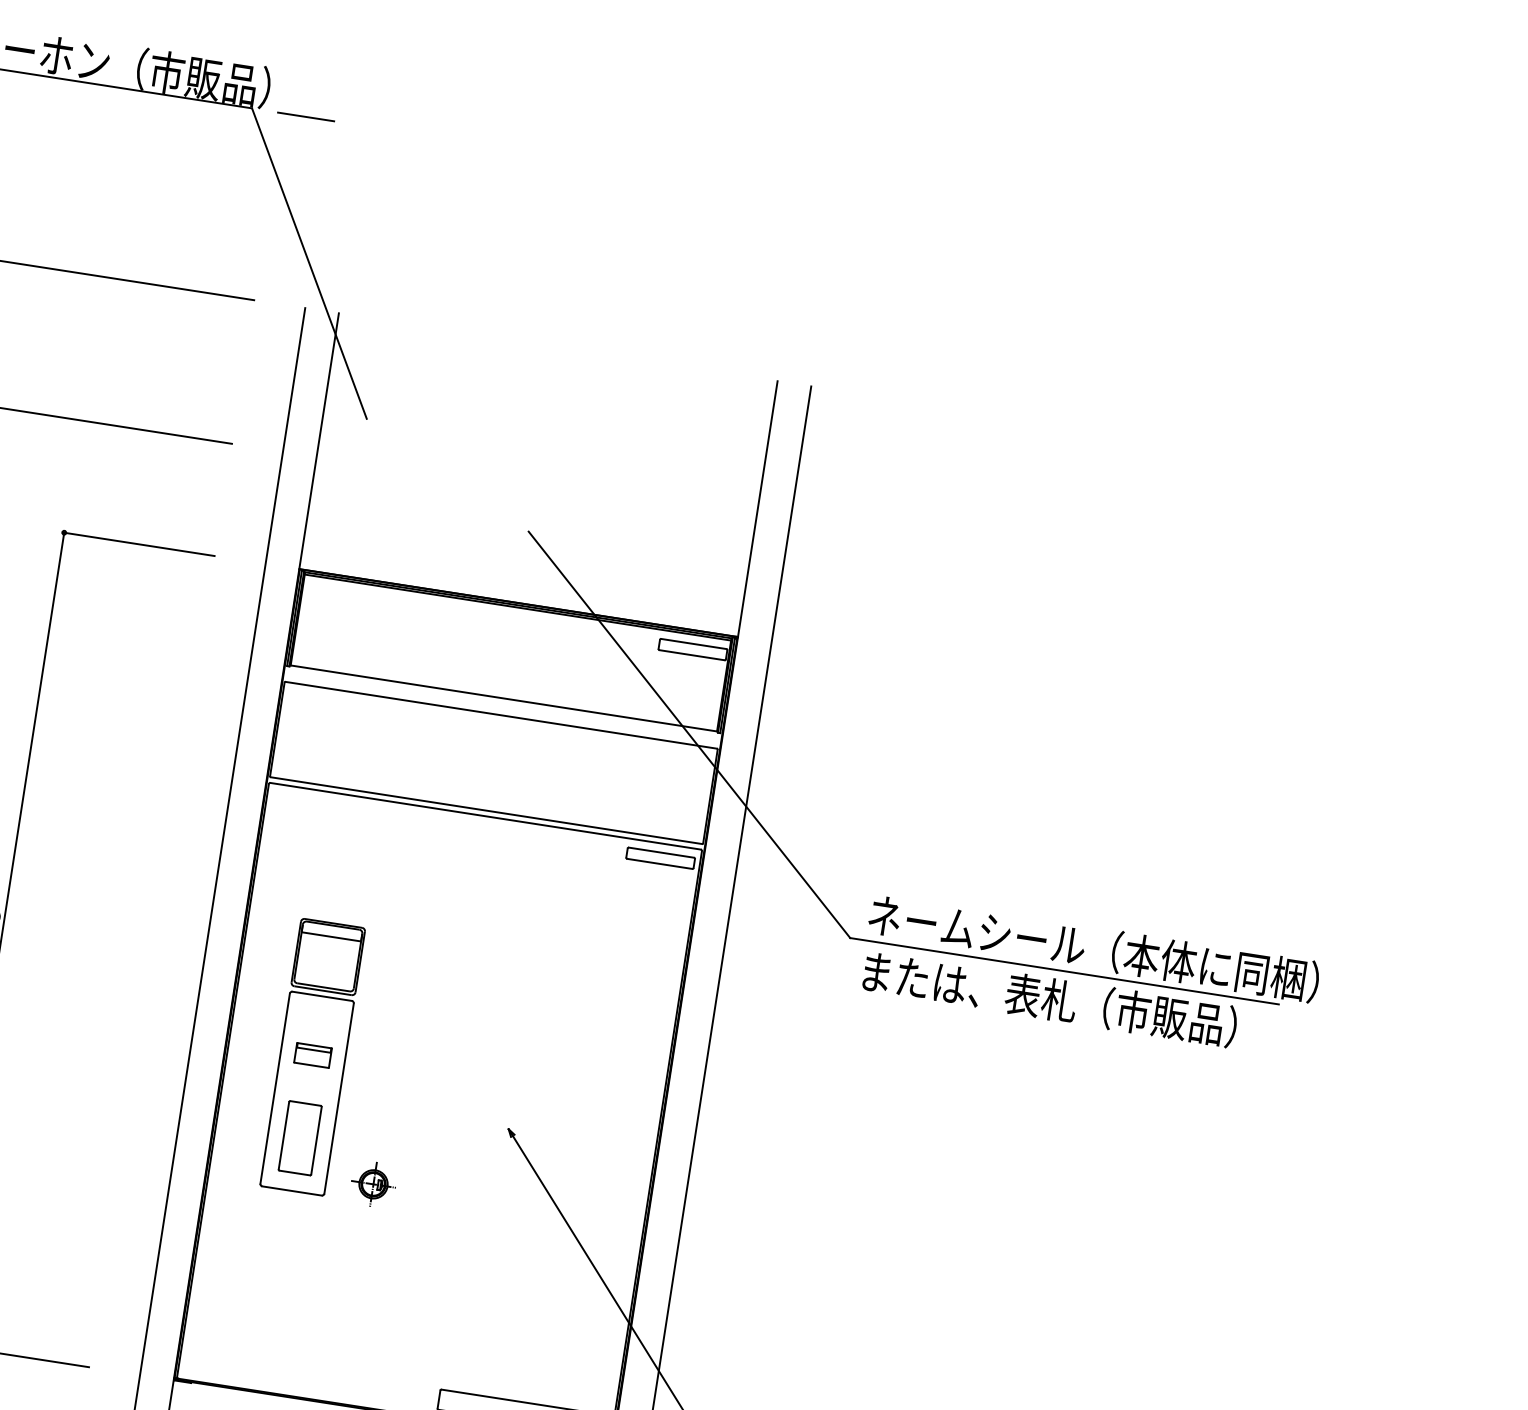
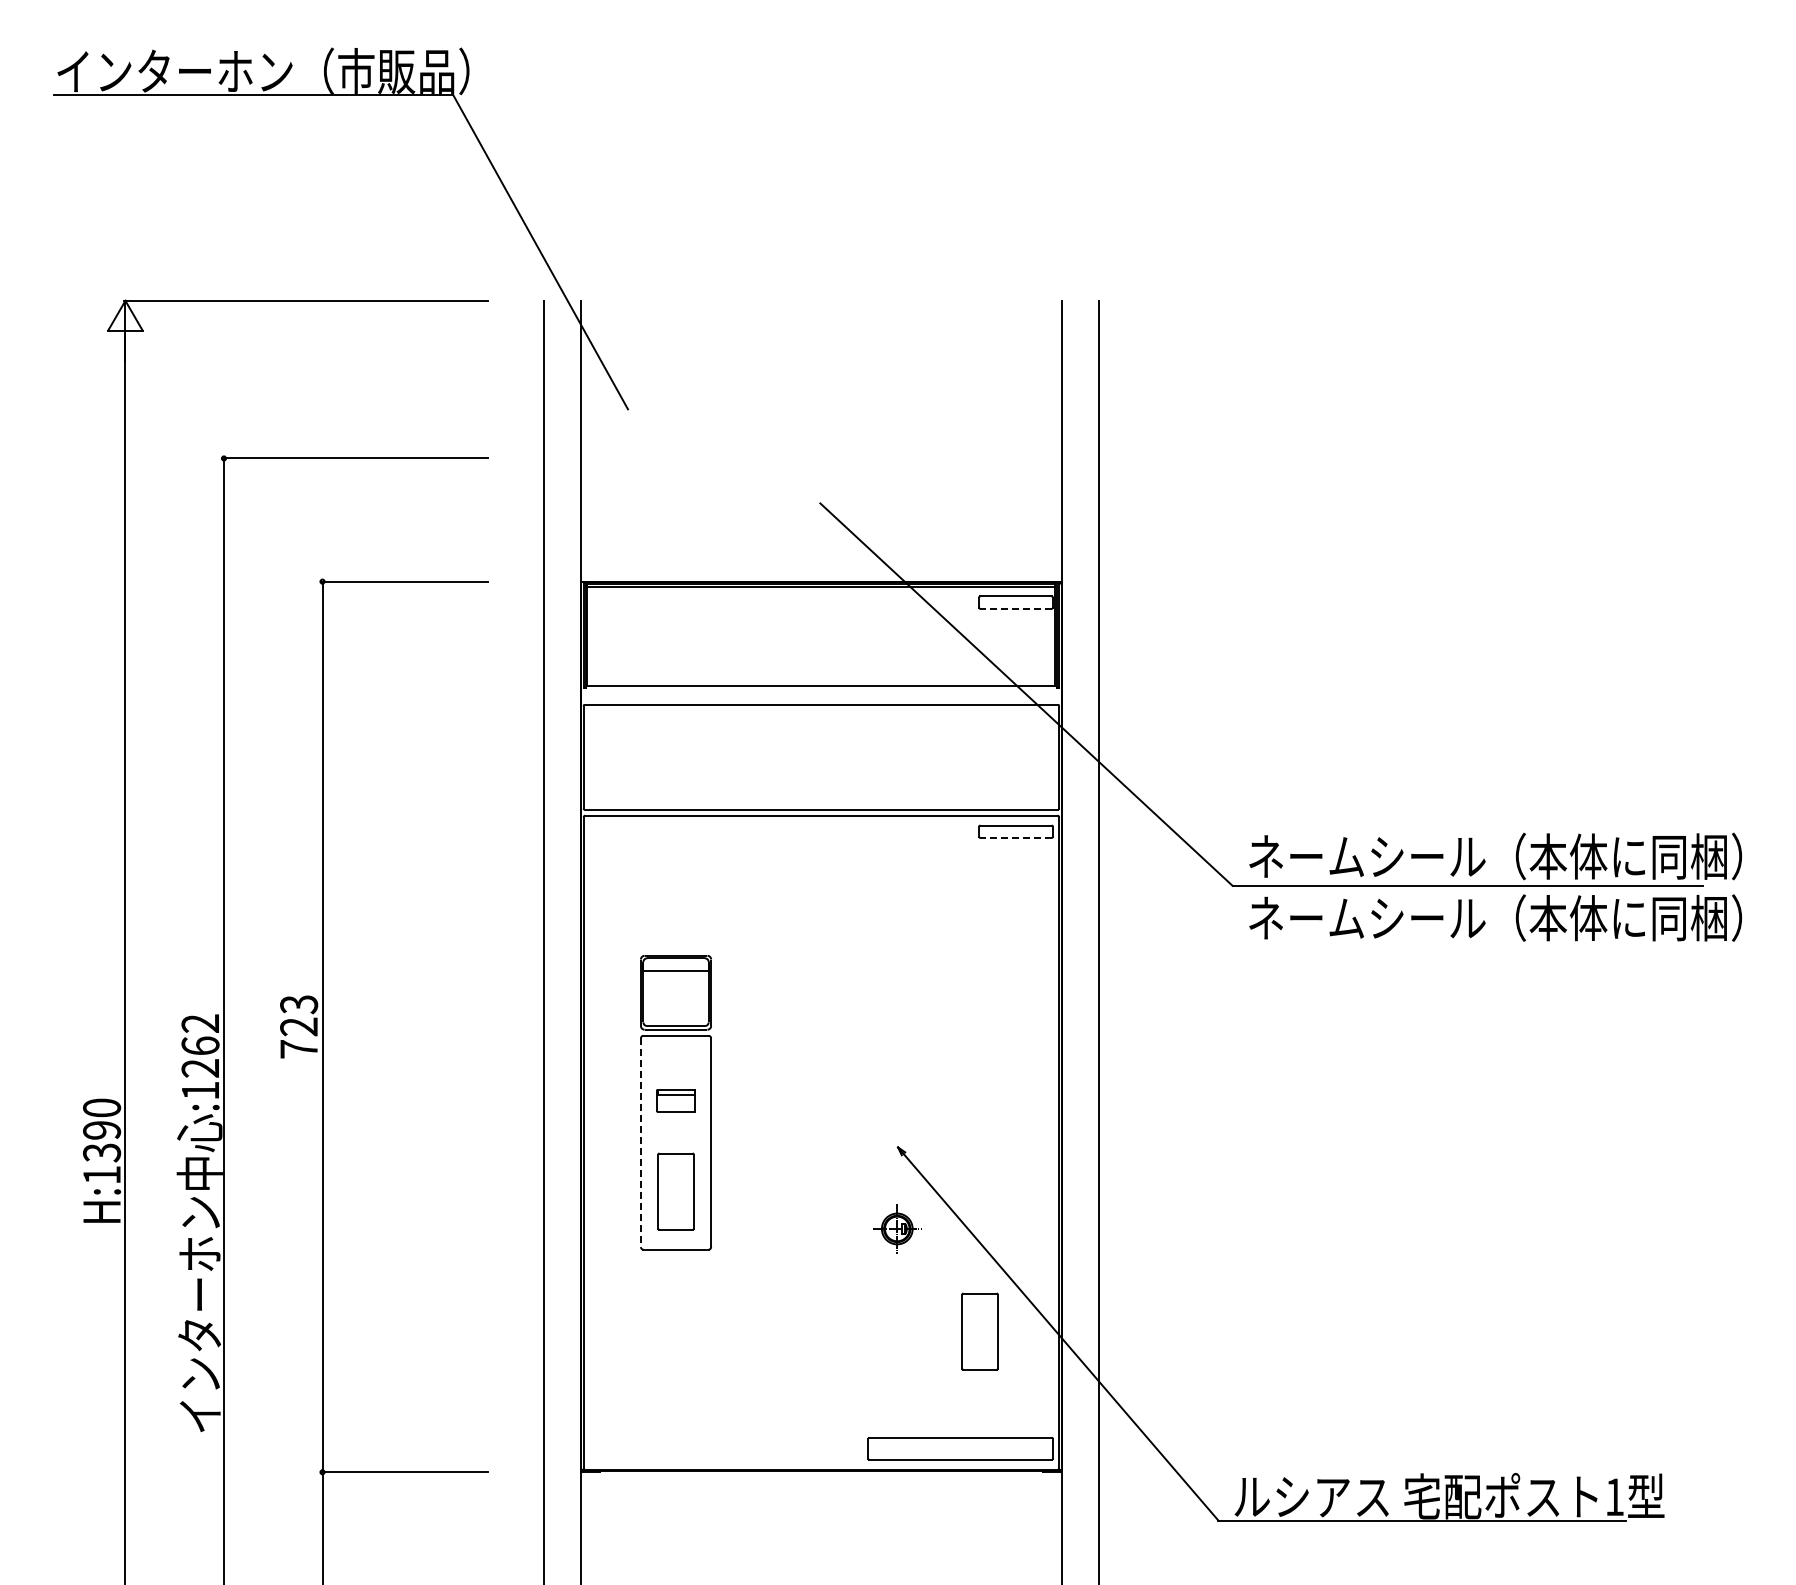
line: (305, 116) -> (512, 95), removed
line: (692, 655) -> (1016, 608), solid -> dashed
line: (660, 863) -> (1016, 837), solid -> dashed
text: (1085, 1004) -> (1495, 917), または、表札（市販品） -> ネームシール（本体に同梱）
line: (274, 1089) -> (640, 1143), solid -> dashed
part: (373, 1183) -> (897, 1228), moved
part: (556, 1308) -> (979, 1331), added

